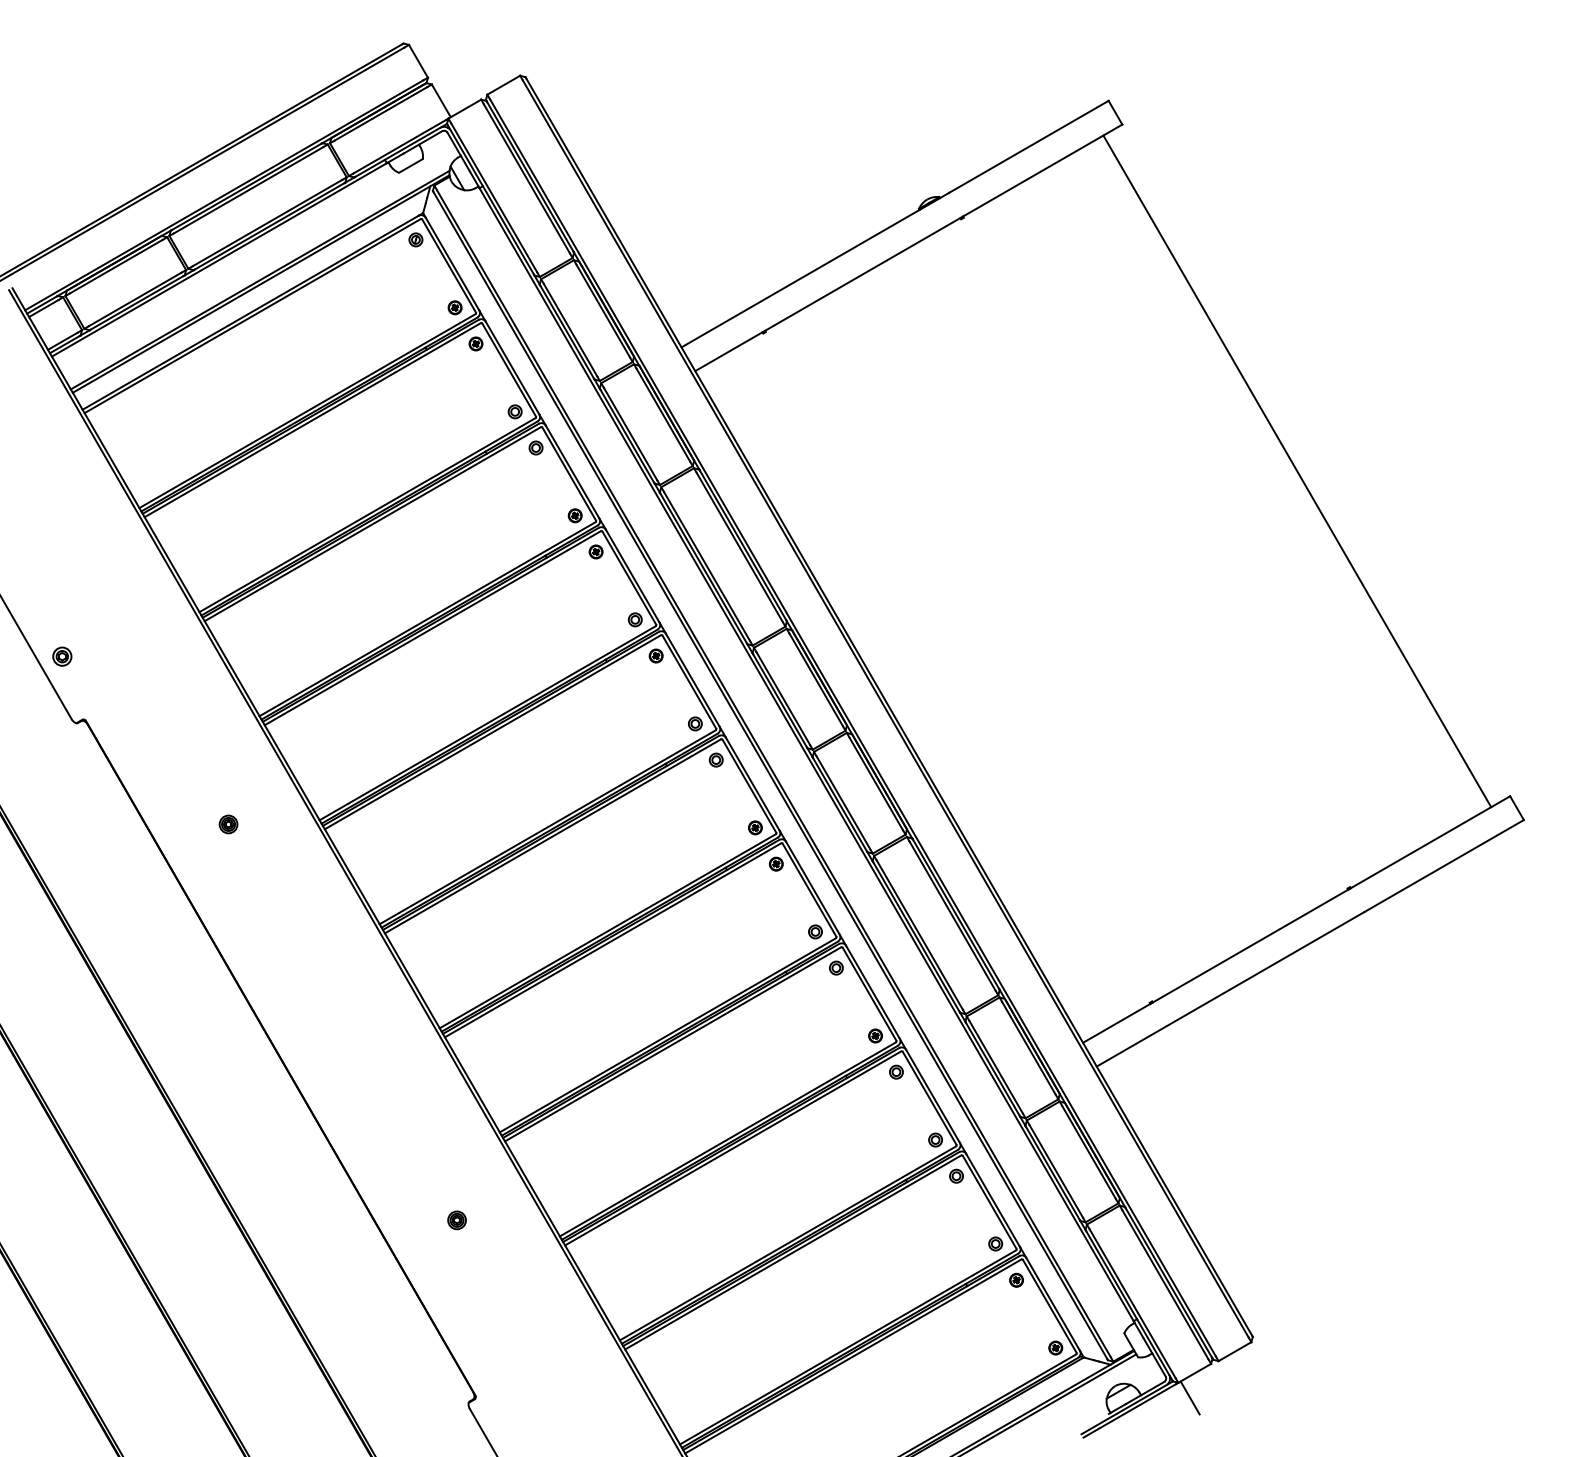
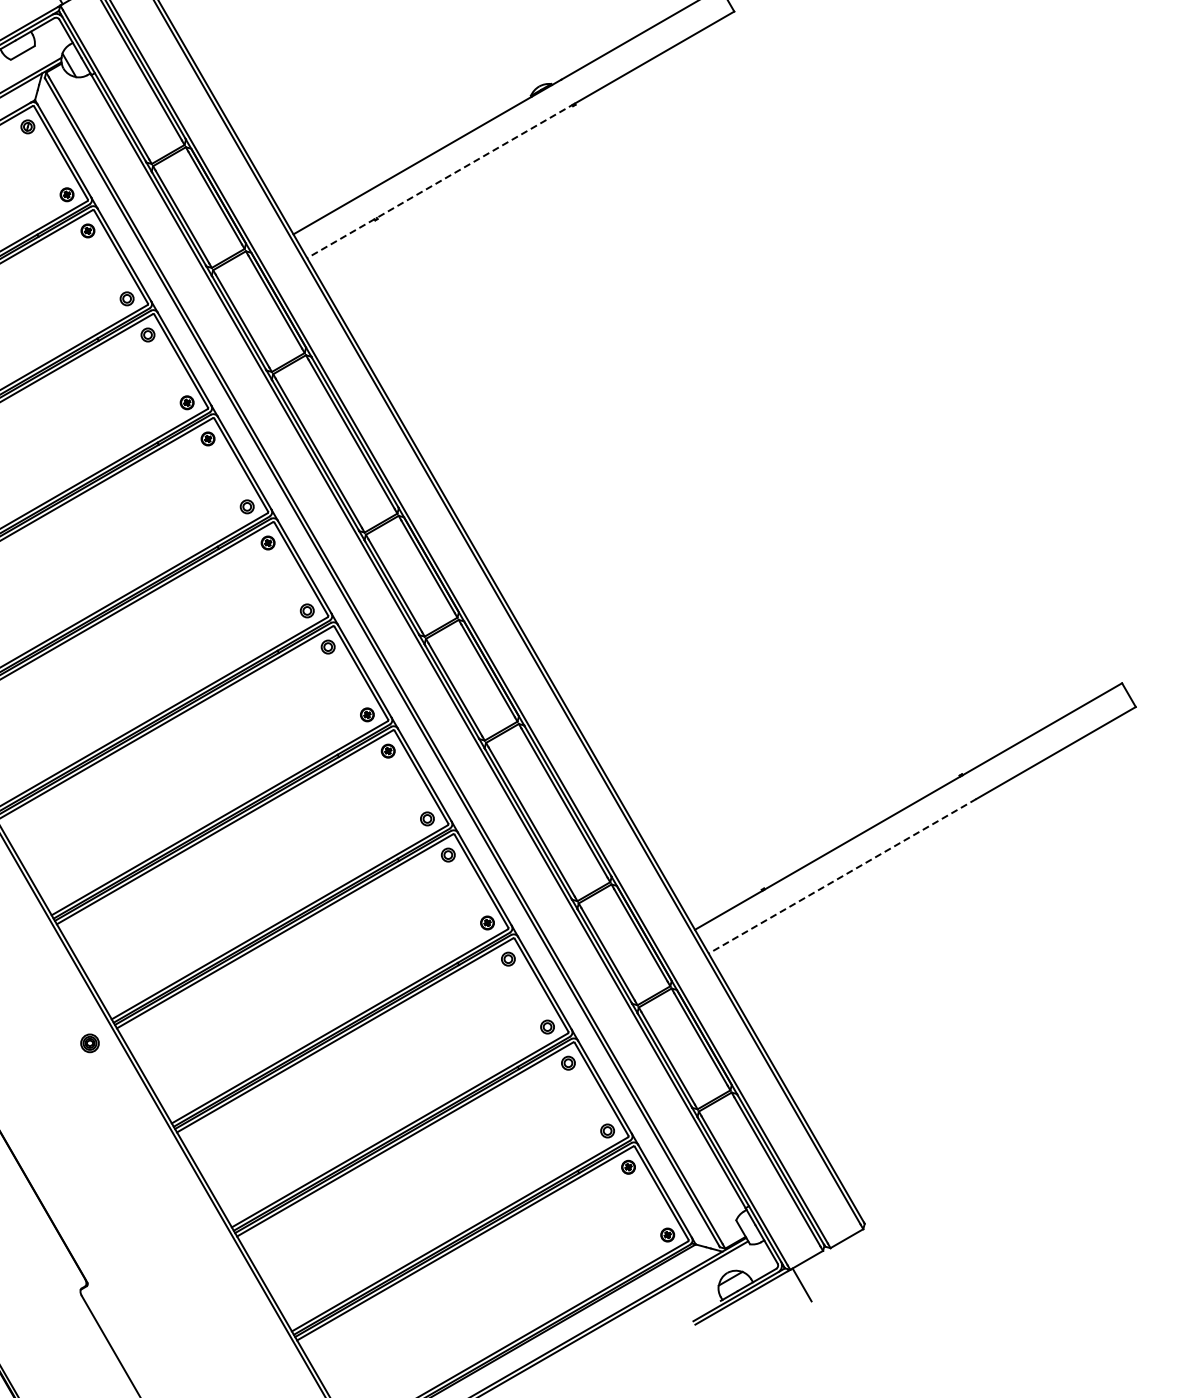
line: (829, 293) -> (441, 180), solid -> dashed
line: (1297, 471) -> (909, 358), removed
line: (1230, 989) -> (842, 876), solid -> dashed
part: (456, 1220) -> (89, 1043), moved

